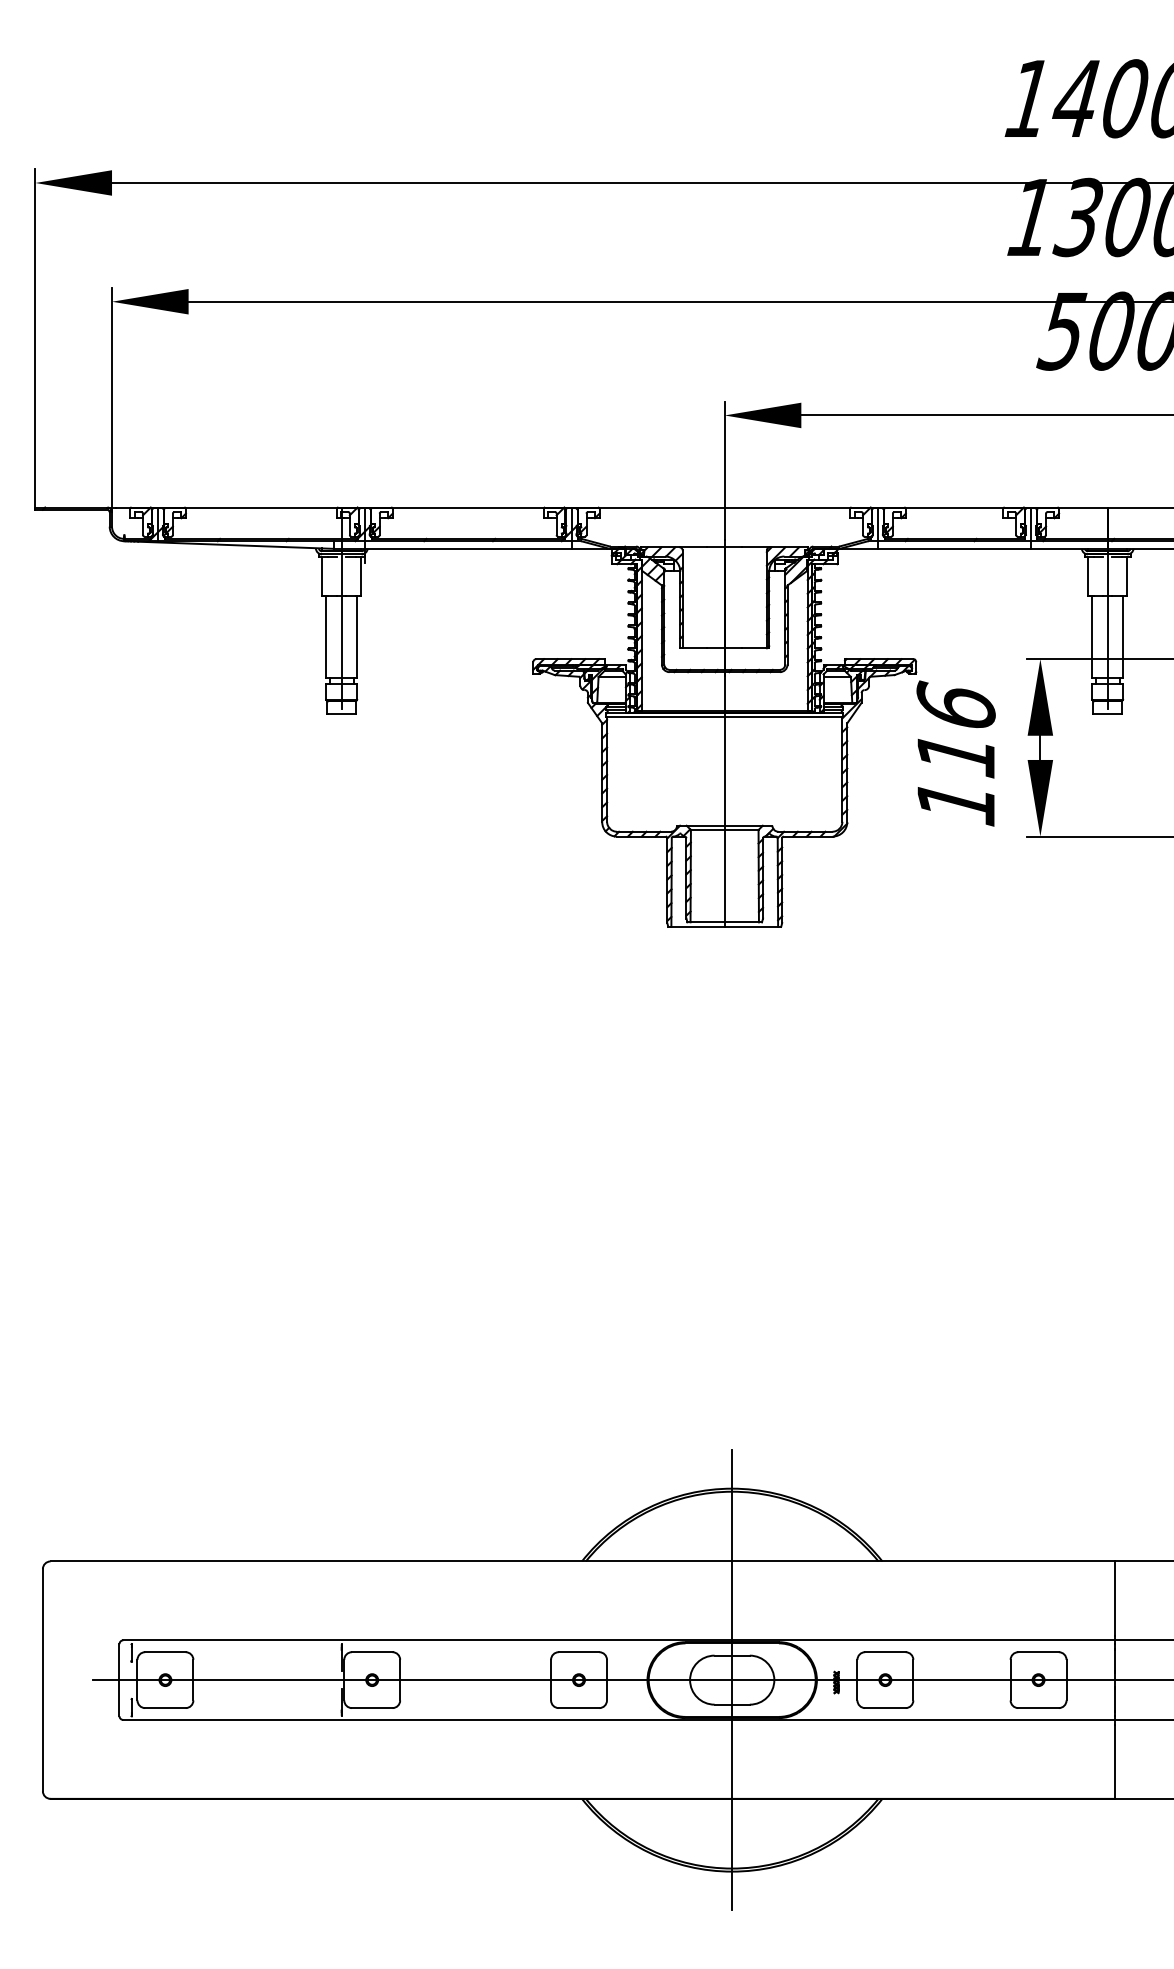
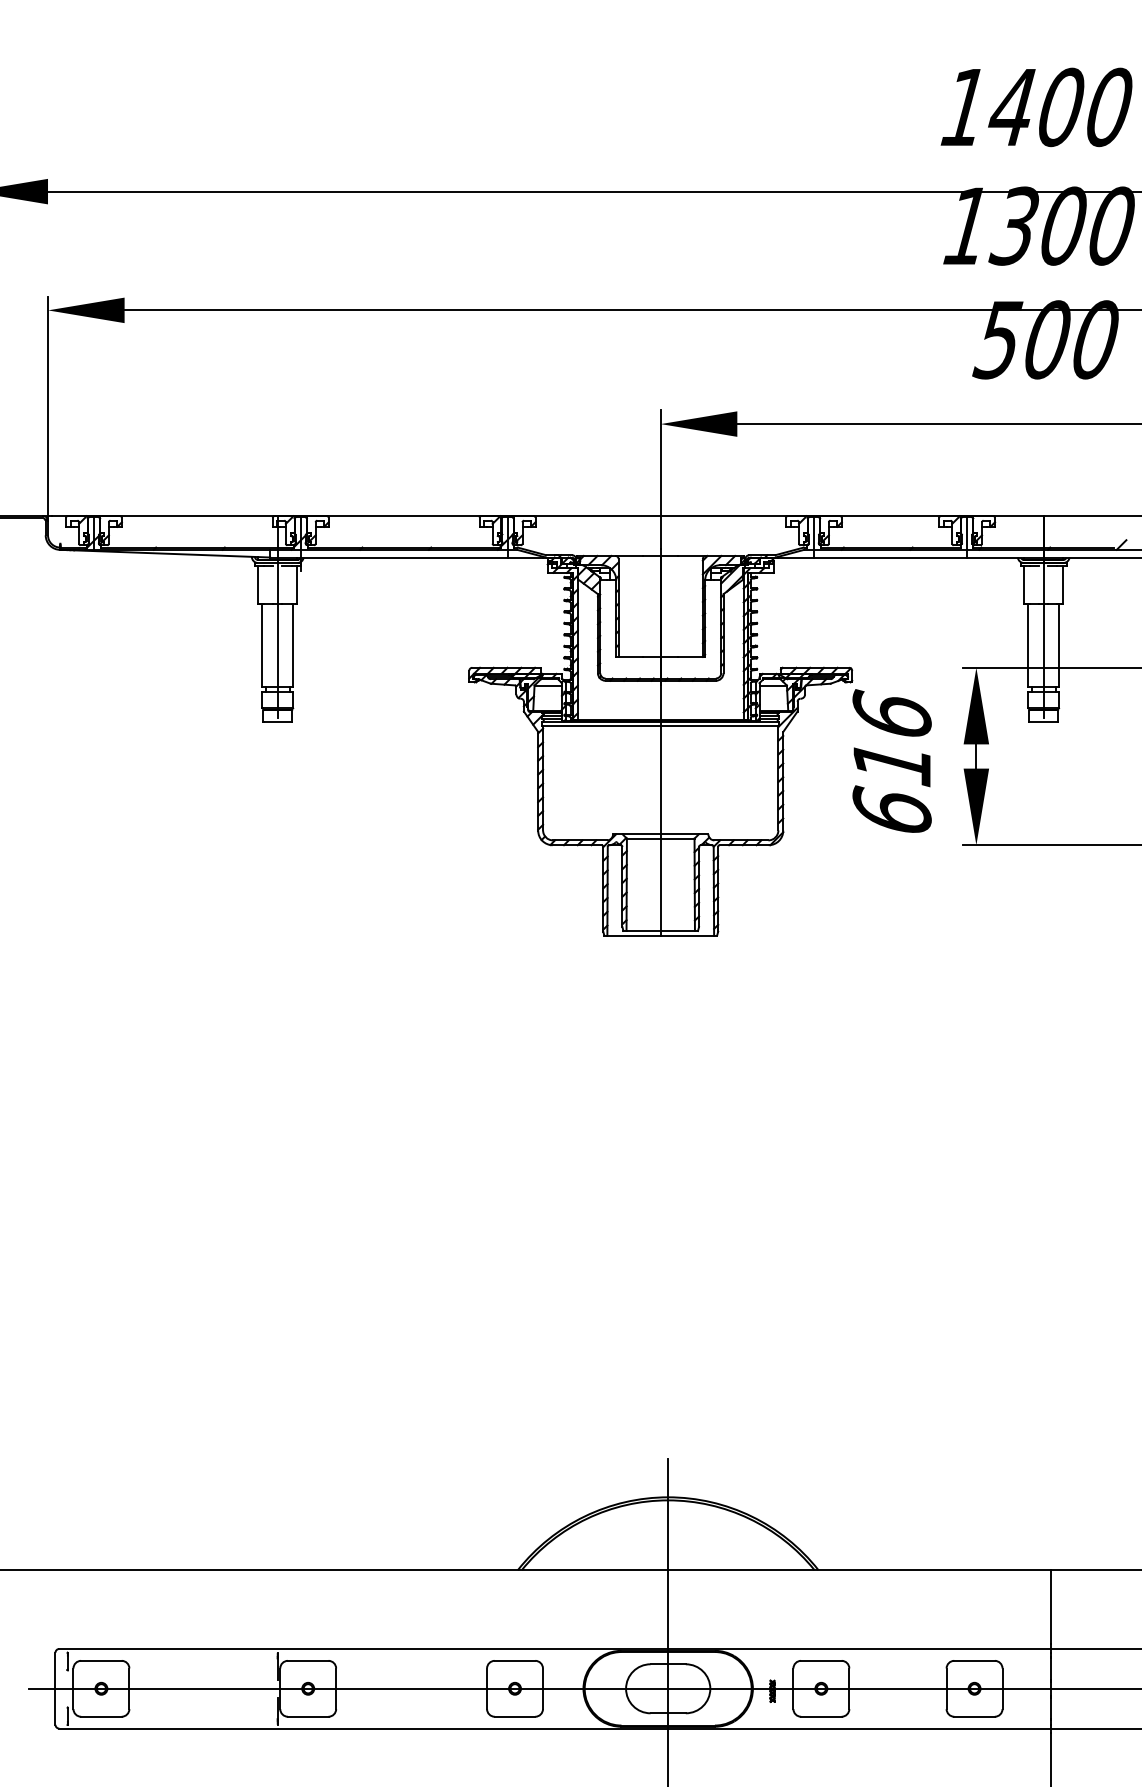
text: (955, 801) -> (891, 810), 116 -> 616

